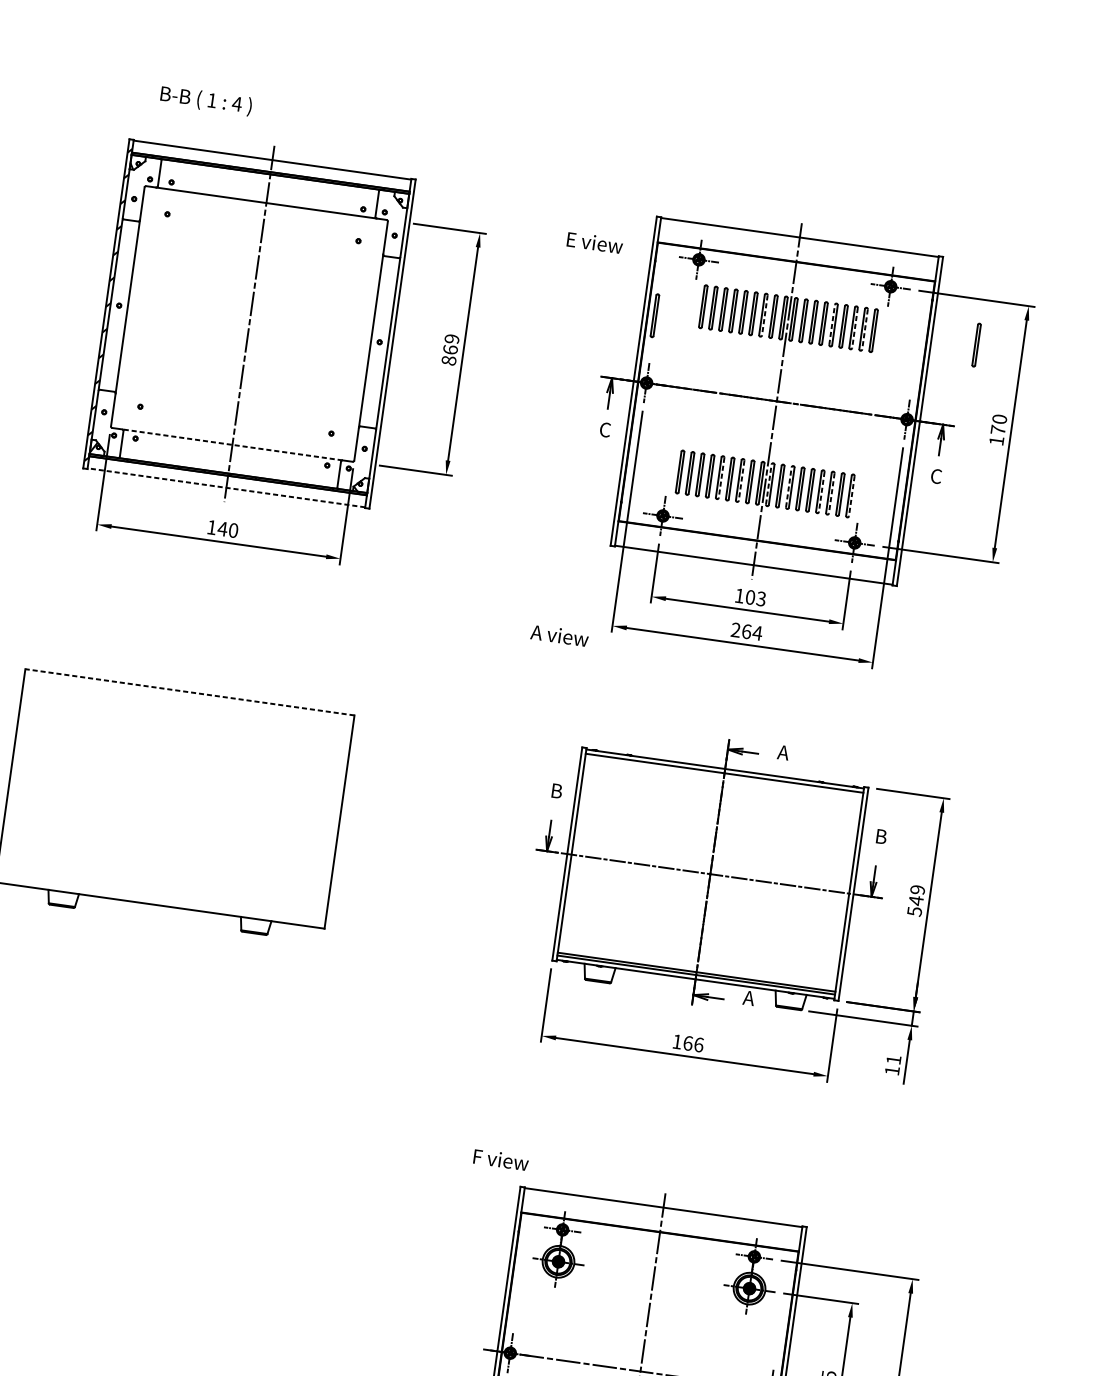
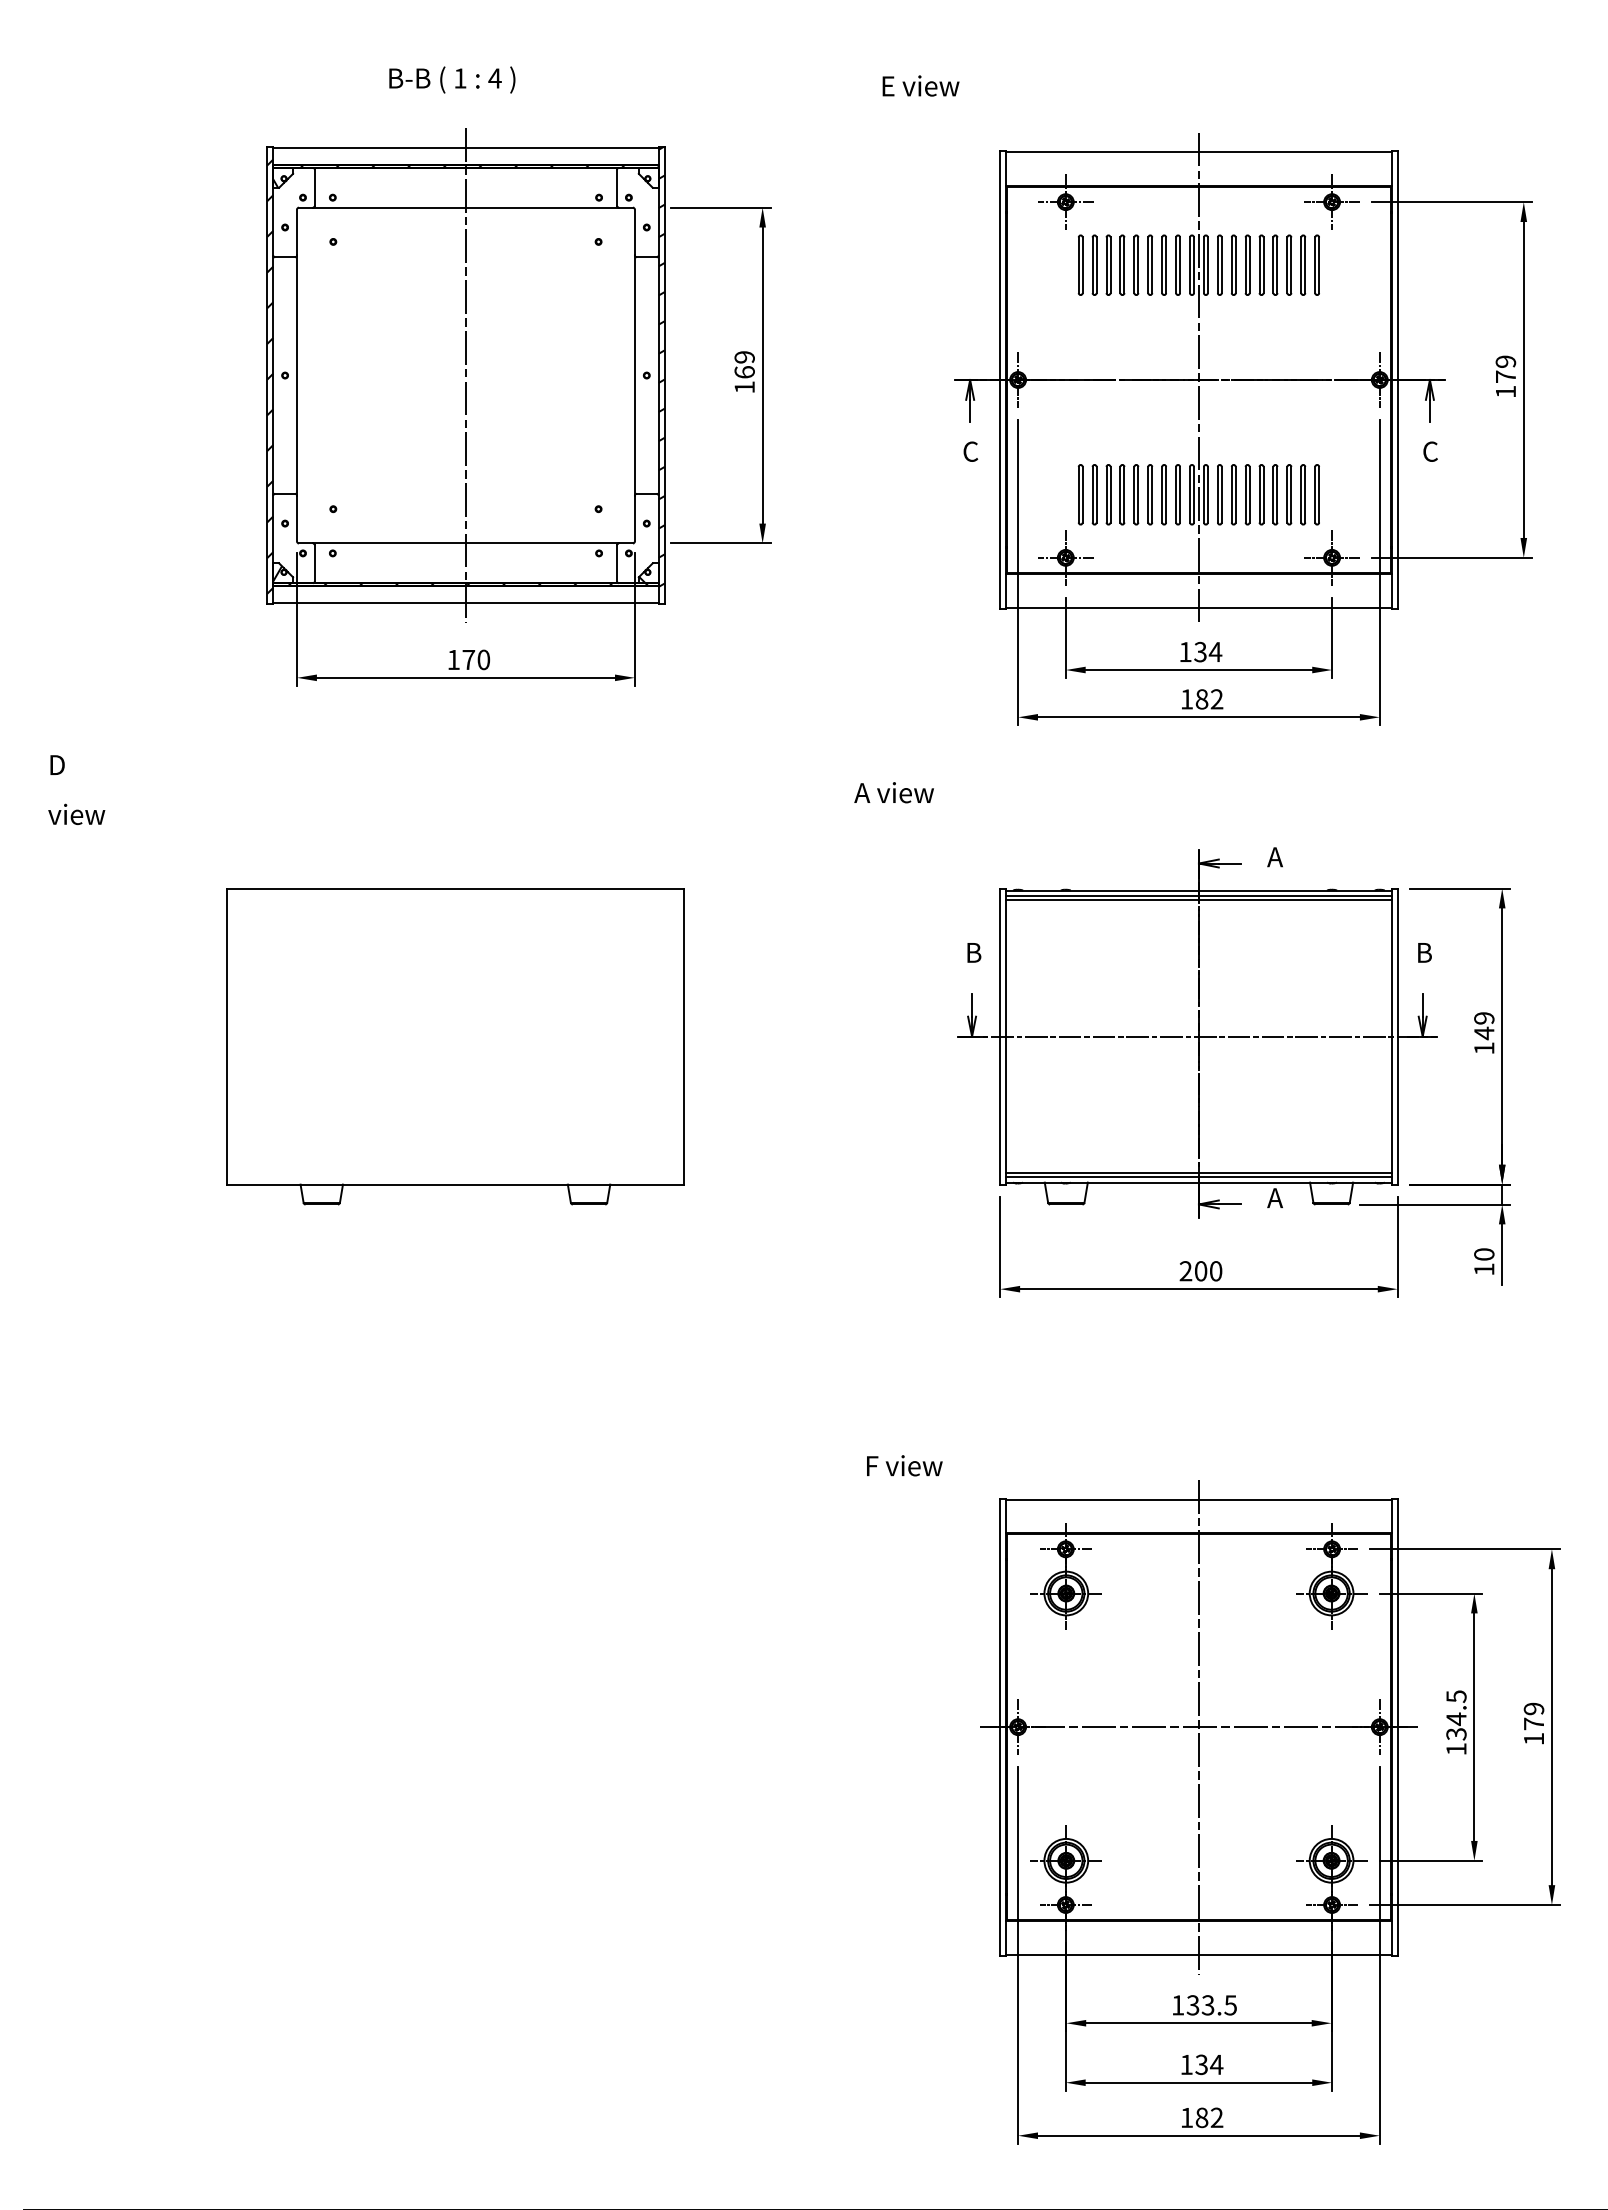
text: (206, 100) -> (452, 79), moved
text: (594, 242) -> (920, 85), moved
part: (654, 315) -> (1016, 286), removed
line: (765, 315) -> (1166, 265), dashed -> solid
line: (832, 325) -> (1259, 265), dashed -> solid
line: (855, 328) -> (1291, 265), dashed -> solid
line: (865, 329) -> (1305, 265), dashed -> solid
hatch: (391, 337) -> (661, 366), added
part: (976, 344) -> (1459, 264), removed
text: (448, 360) -> (744, 387), 869 -> 169
text: (999, 419) -> (1505, 361), 170 -> 179
line: (232, 444) -> (465, 543), dashed -> solid
line: (721, 477) -> (1138, 494), dashed -> solid
line: (741, 480) -> (1166, 494), dashed -> solid
line: (768, 484) -> (1203, 494), dashed -> solid
line: (788, 487) -> (1231, 494), dashed -> solid
line: (226, 488) -> (465, 603), dashed -> solid
line: (821, 491) -> (1277, 494), dashed -> solid
line: (831, 493) -> (1291, 494), dashed -> solid
line: (852, 496) -> (1319, 494), dashed -> solid
text: (222, 528) -> (468, 659), 140 -> 170
text: (756, 597) -> (1208, 651), 103 -> 134
text: (746, 631) -> (1201, 699), 264 -> 182
text: (559, 635) -> (893, 792), moved
line: (190, 692) -> (455, 888), dashed -> solid
line: (723, 776) -> (1198, 900), added
text: (914, 911) -> (1484, 1048), 549 -> 149
text: (687, 1043) -> (1200, 1271), 166 -> 200
text: (893, 1060) -> (1484, 1254), 11 -> 10
text: (501, 1159) -> (904, 1465), moved

